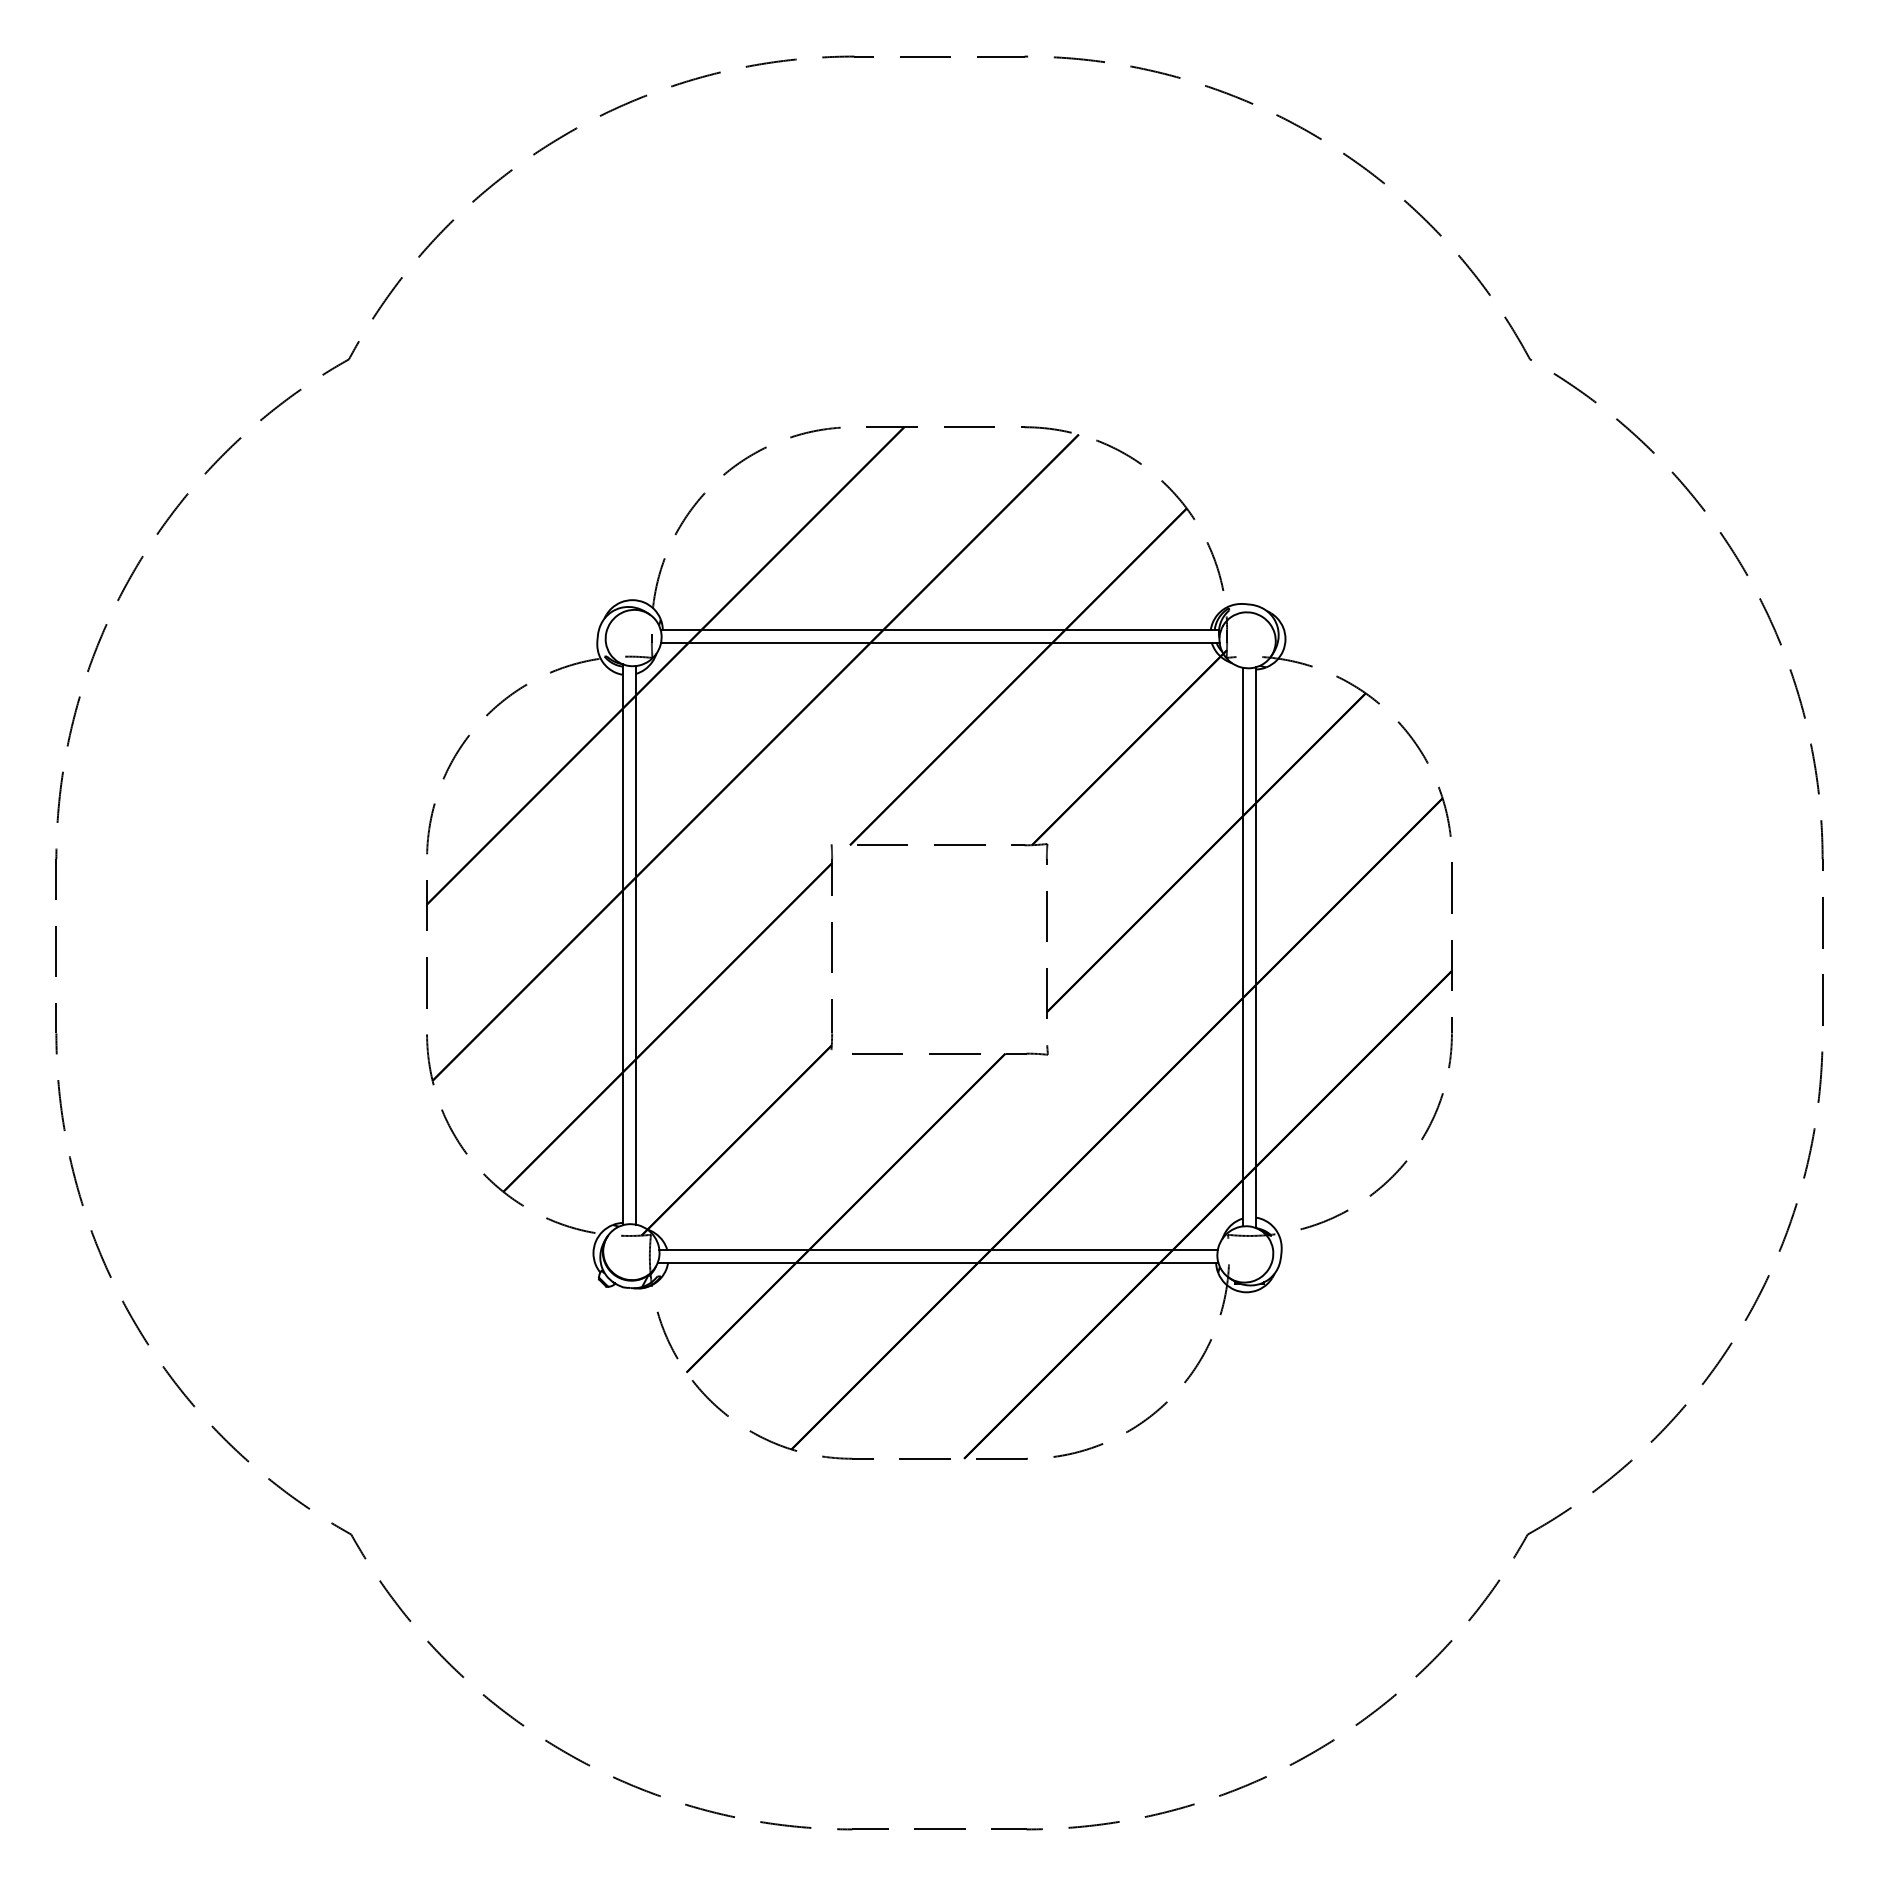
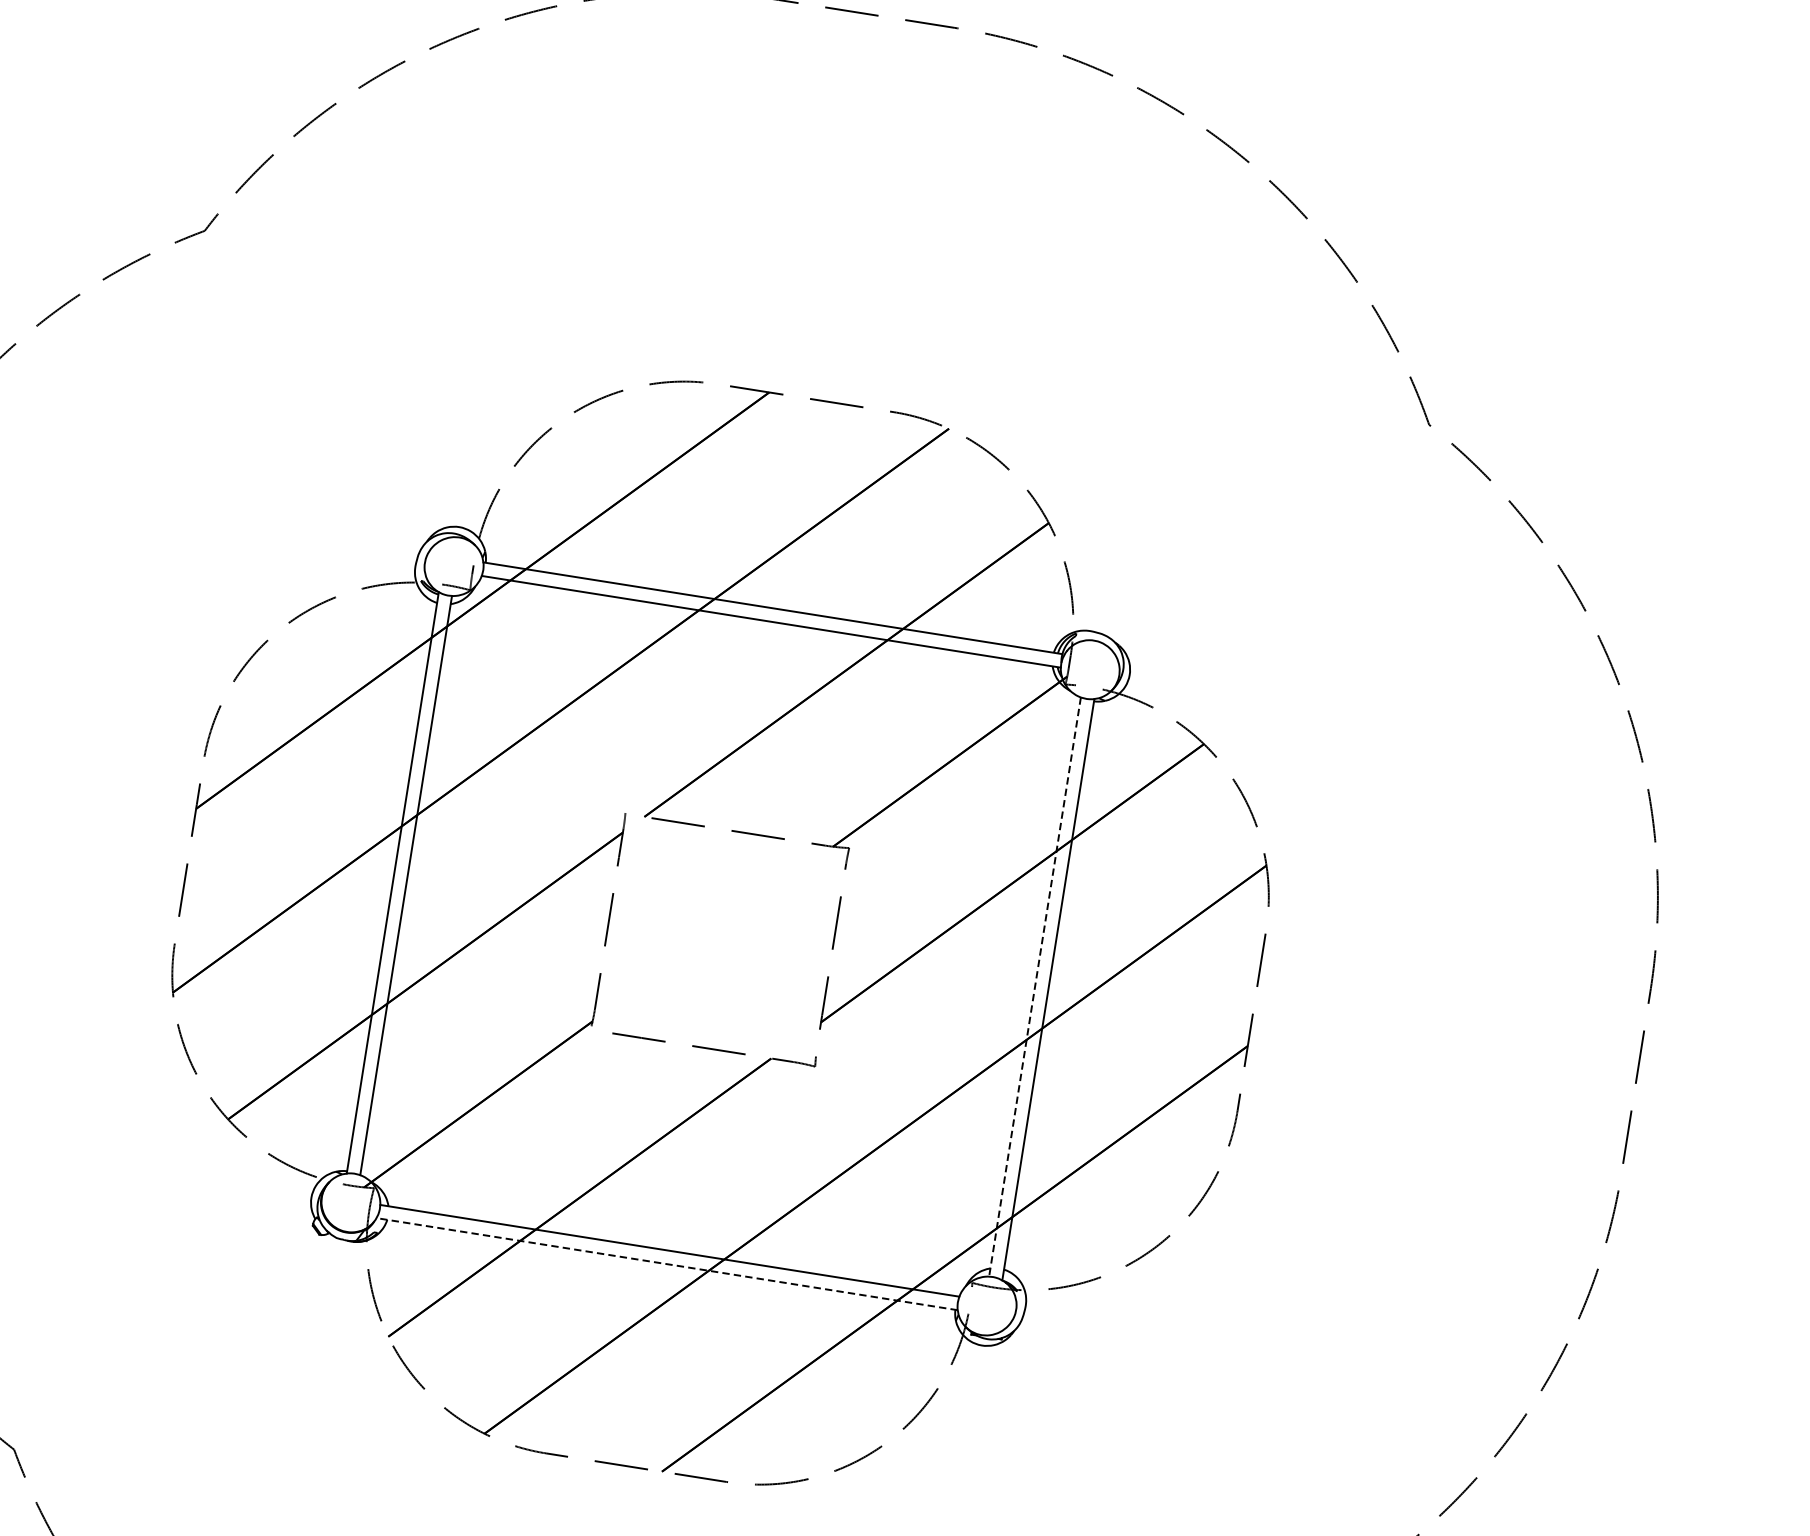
line: (1242, 947) -> (1034, 987), solid -> dashed
line: (937, 1262) -> (666, 1263), solid -> dashed

